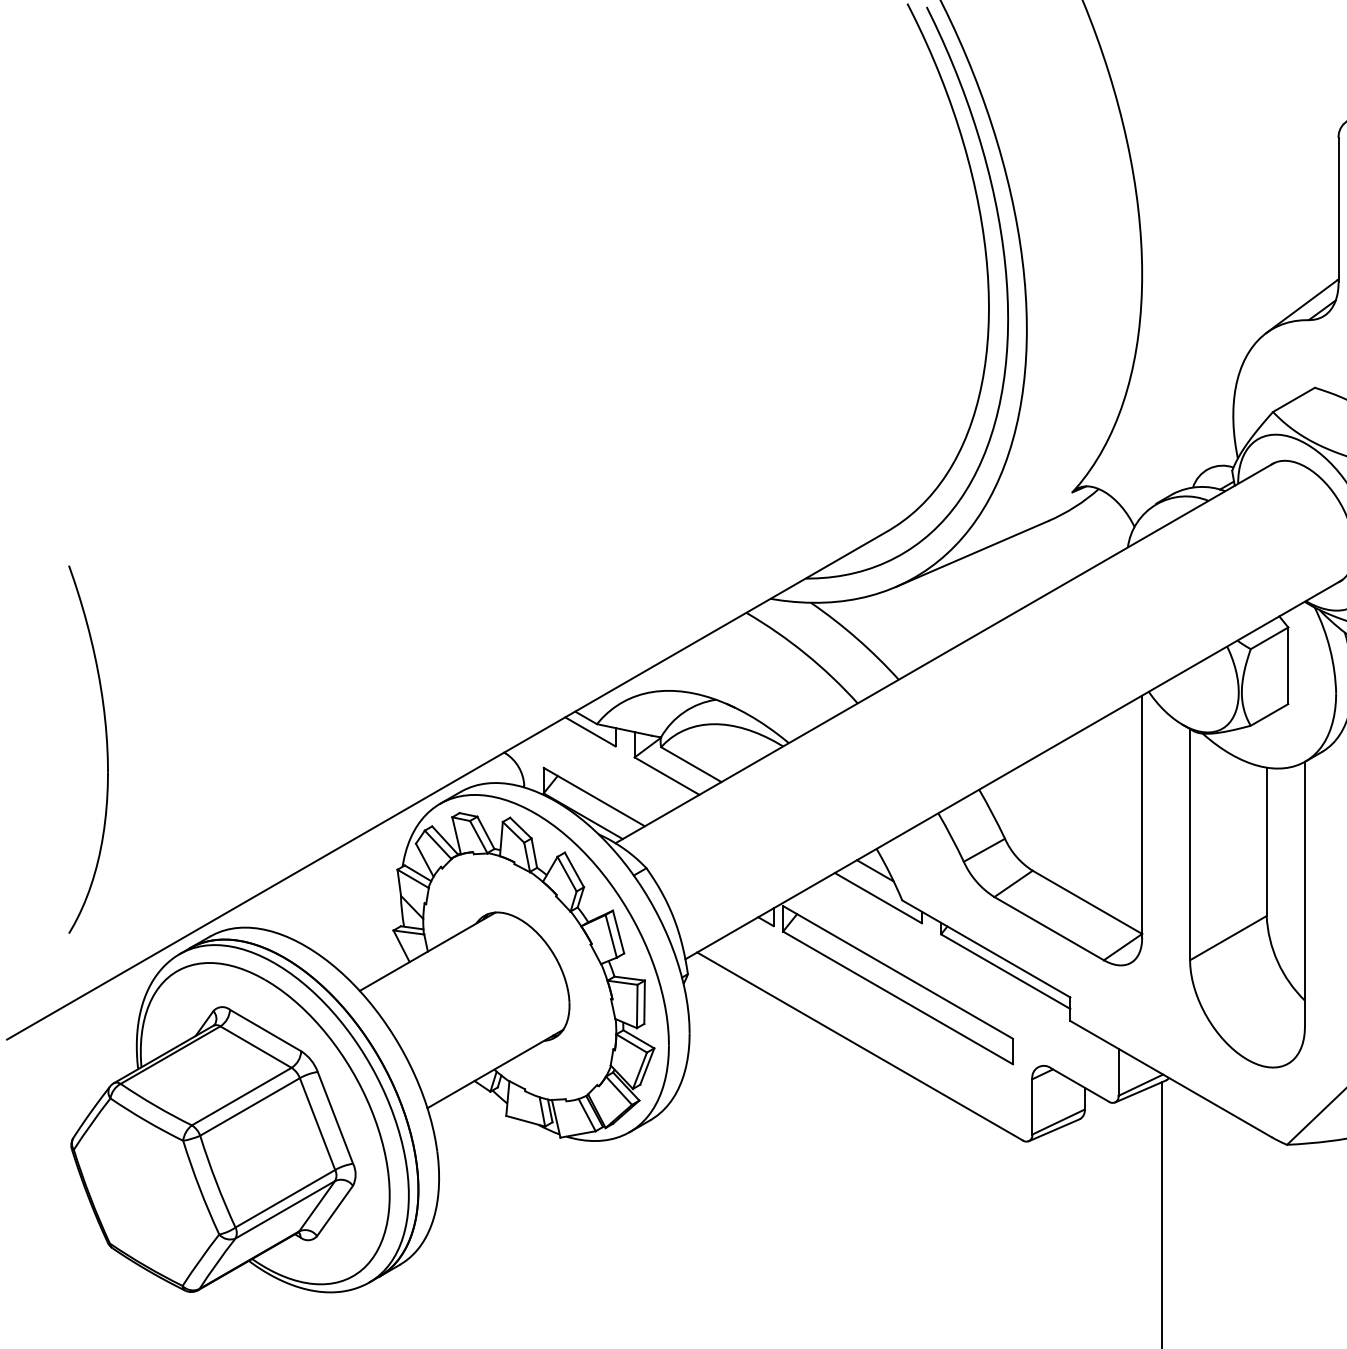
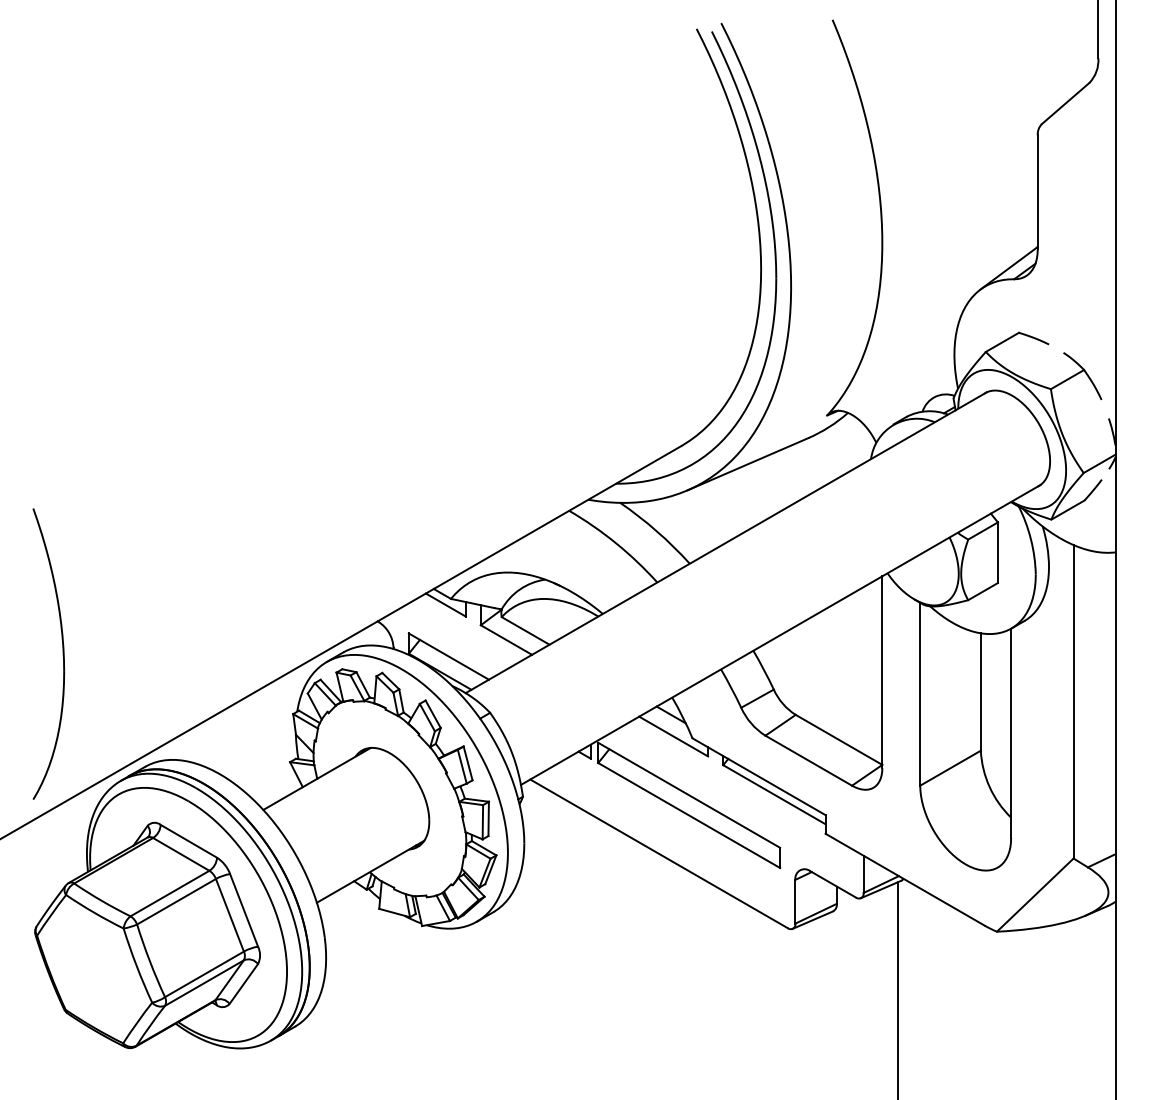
part: (105, 748) -> (62, 653), moved

